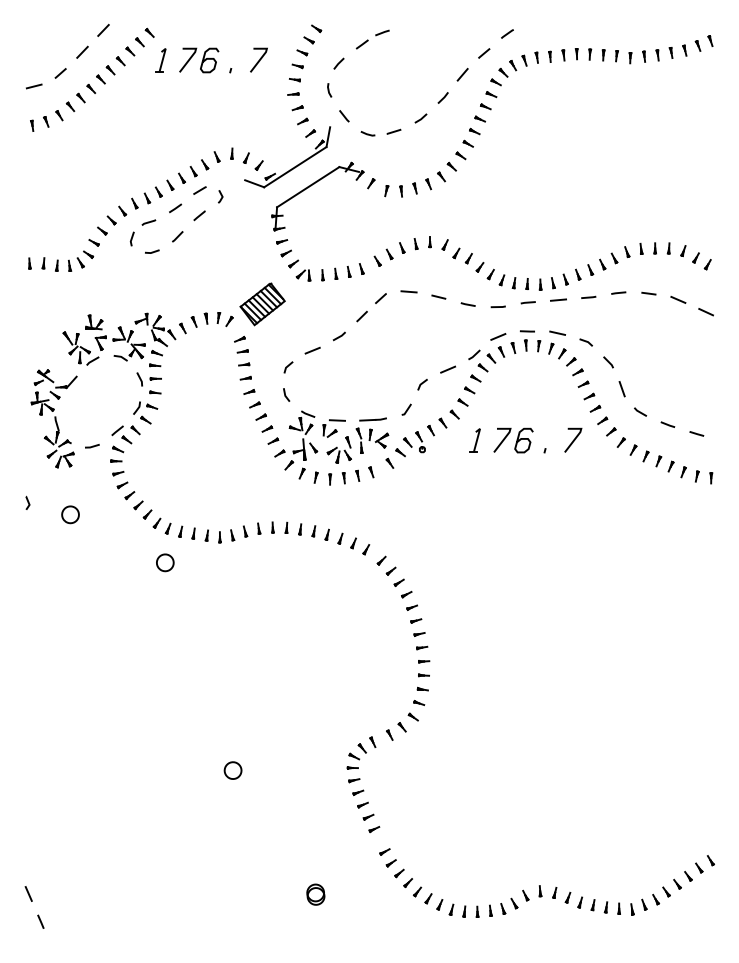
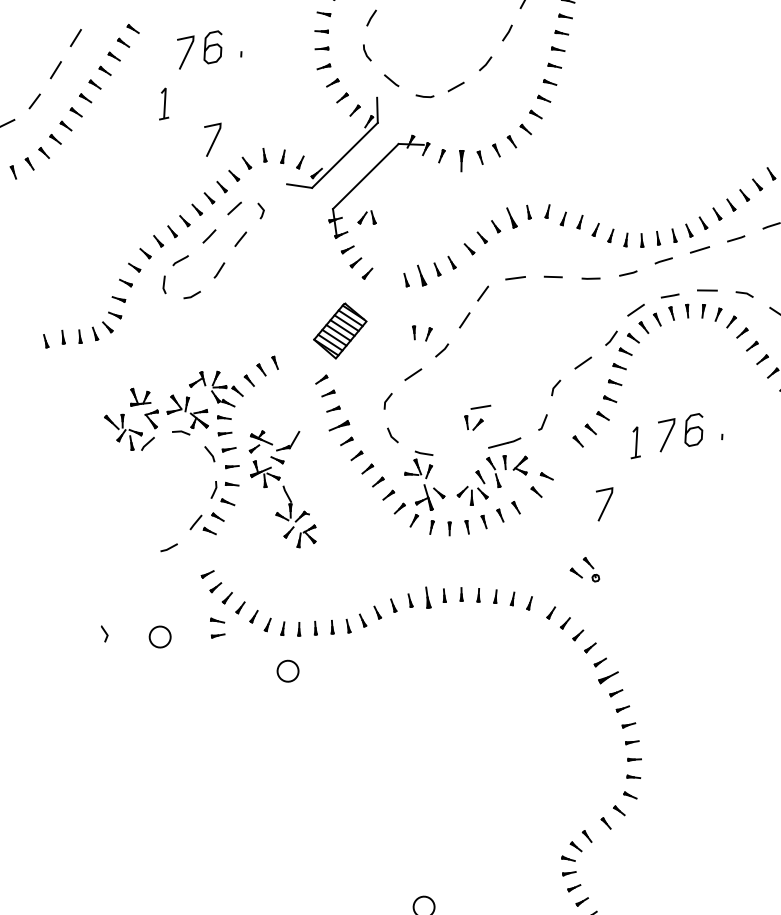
line: (259, 59) -> (214, 138), moved
part: (160, 60) -> (162, 103), moved
part: (386, 191) -> (462, 161), size x1.6
part: (415, 244) -> (511, 218), size x1.6
part: (336, 273) -> (422, 274), size x1.6
part: (303, 275) -> (366, 218), moved
part: (224, 319) -> (422, 333), moved
part: (245, 377) -> (338, 424), size x1.6
part: (53, 418) -> (281, 488), moved
part: (333, 428) -> (478, 418), moved
line: (573, 439) -> (605, 503), moved
part: (414, 442) -> (584, 571), moved
part: (117, 453) -> (217, 625), moved
part: (286, 527) -> (426, 597), size x1.6
part: (416, 620) -> (609, 676), size x1.6

